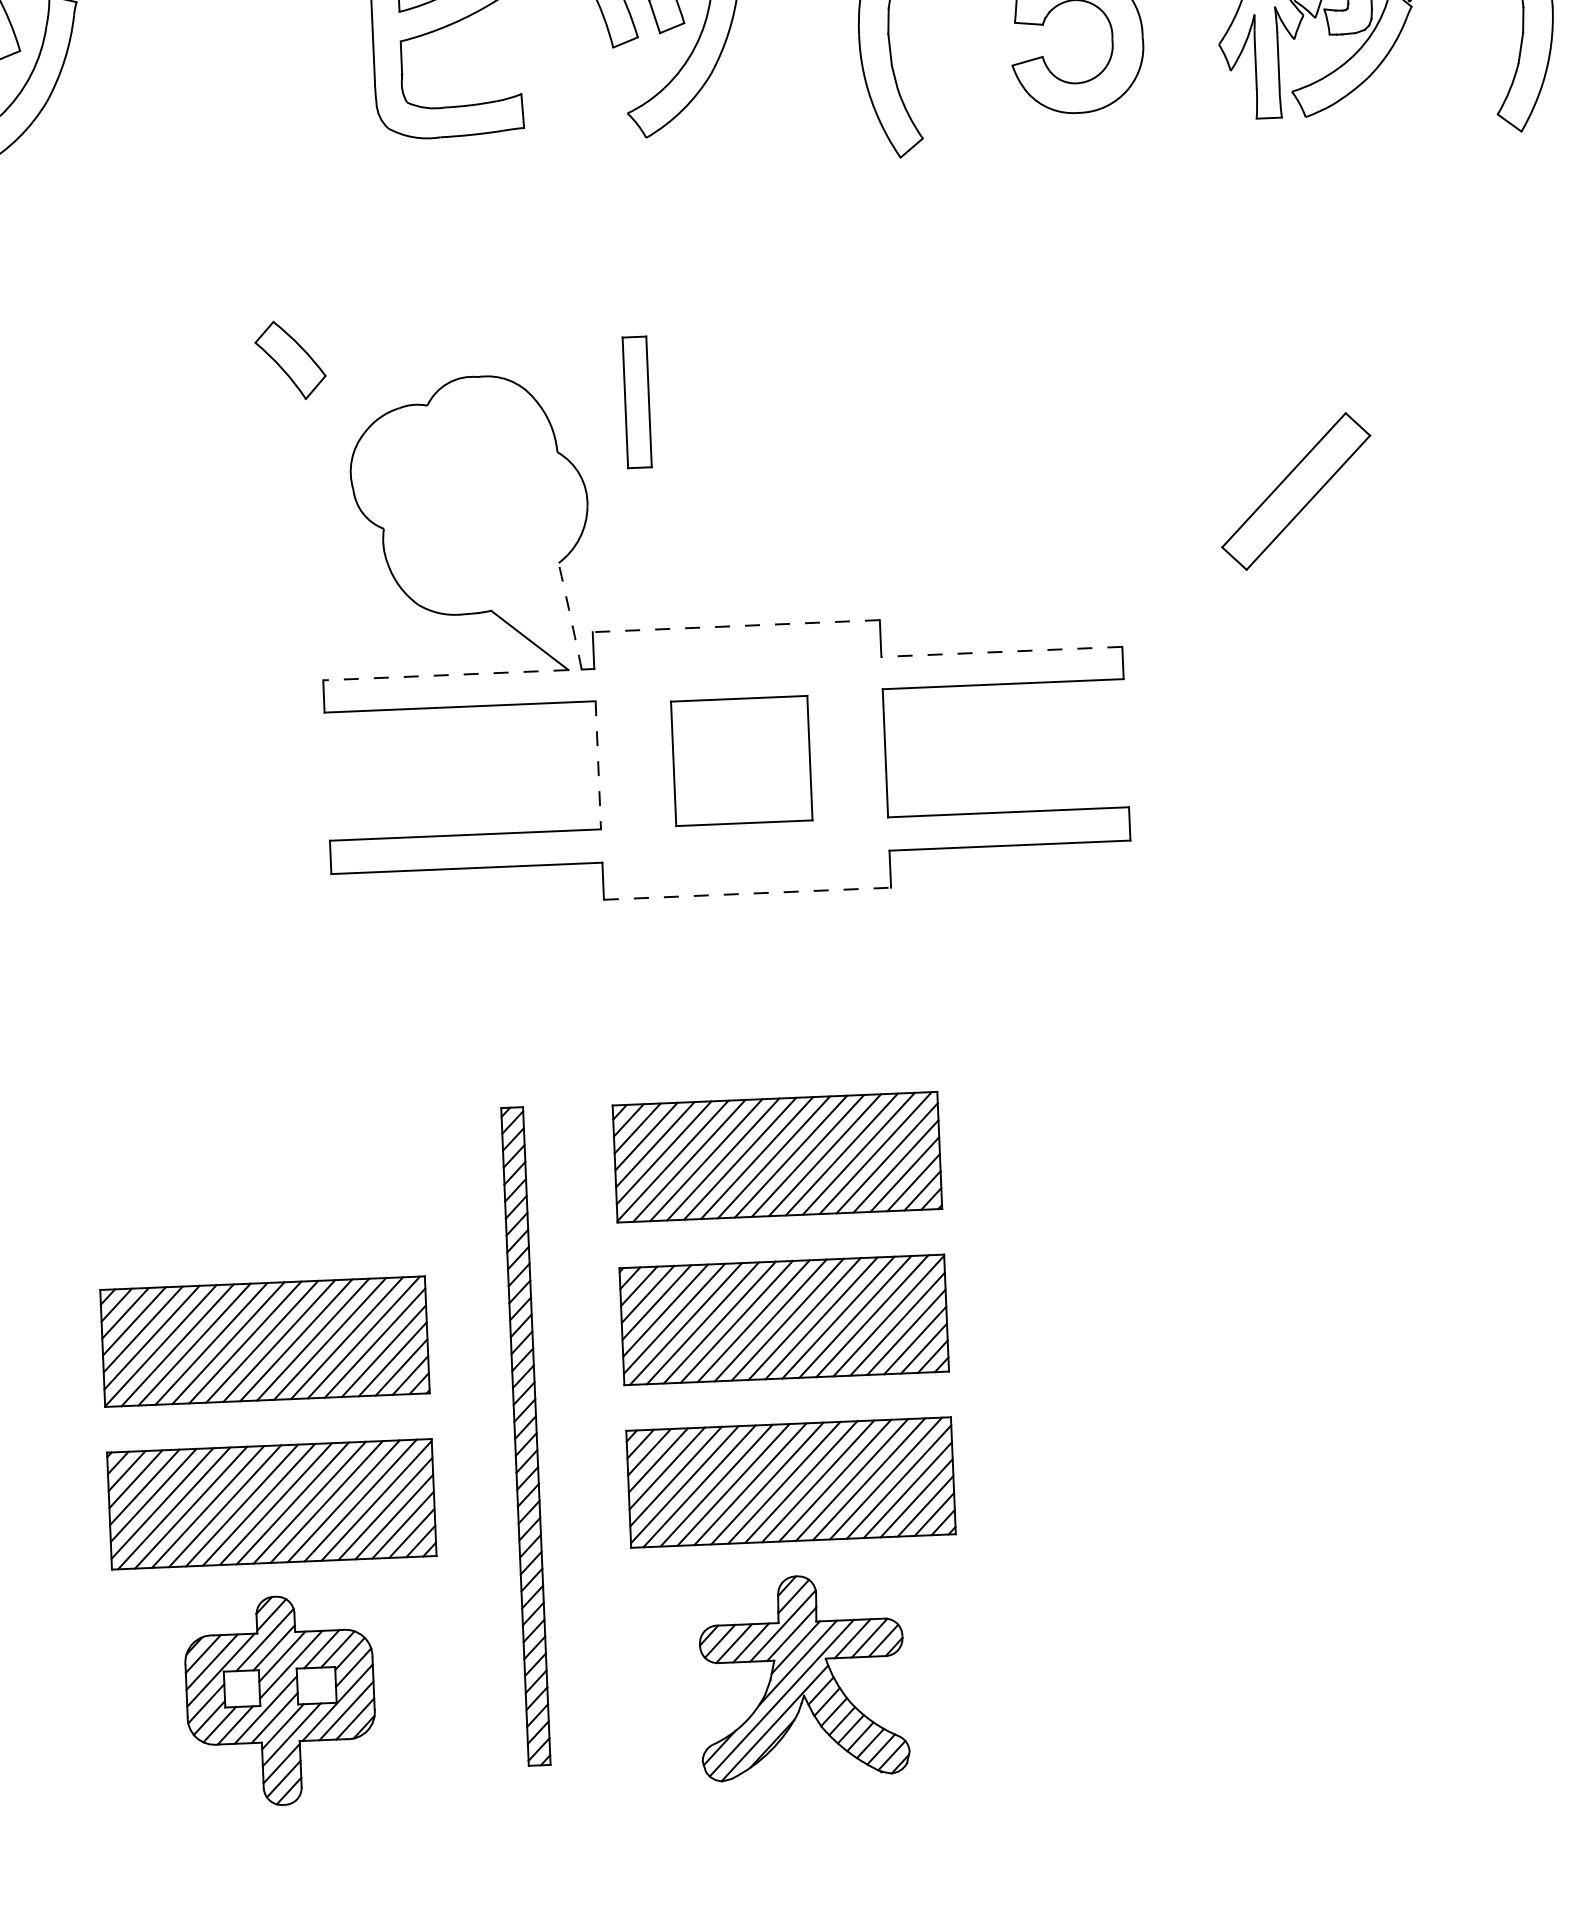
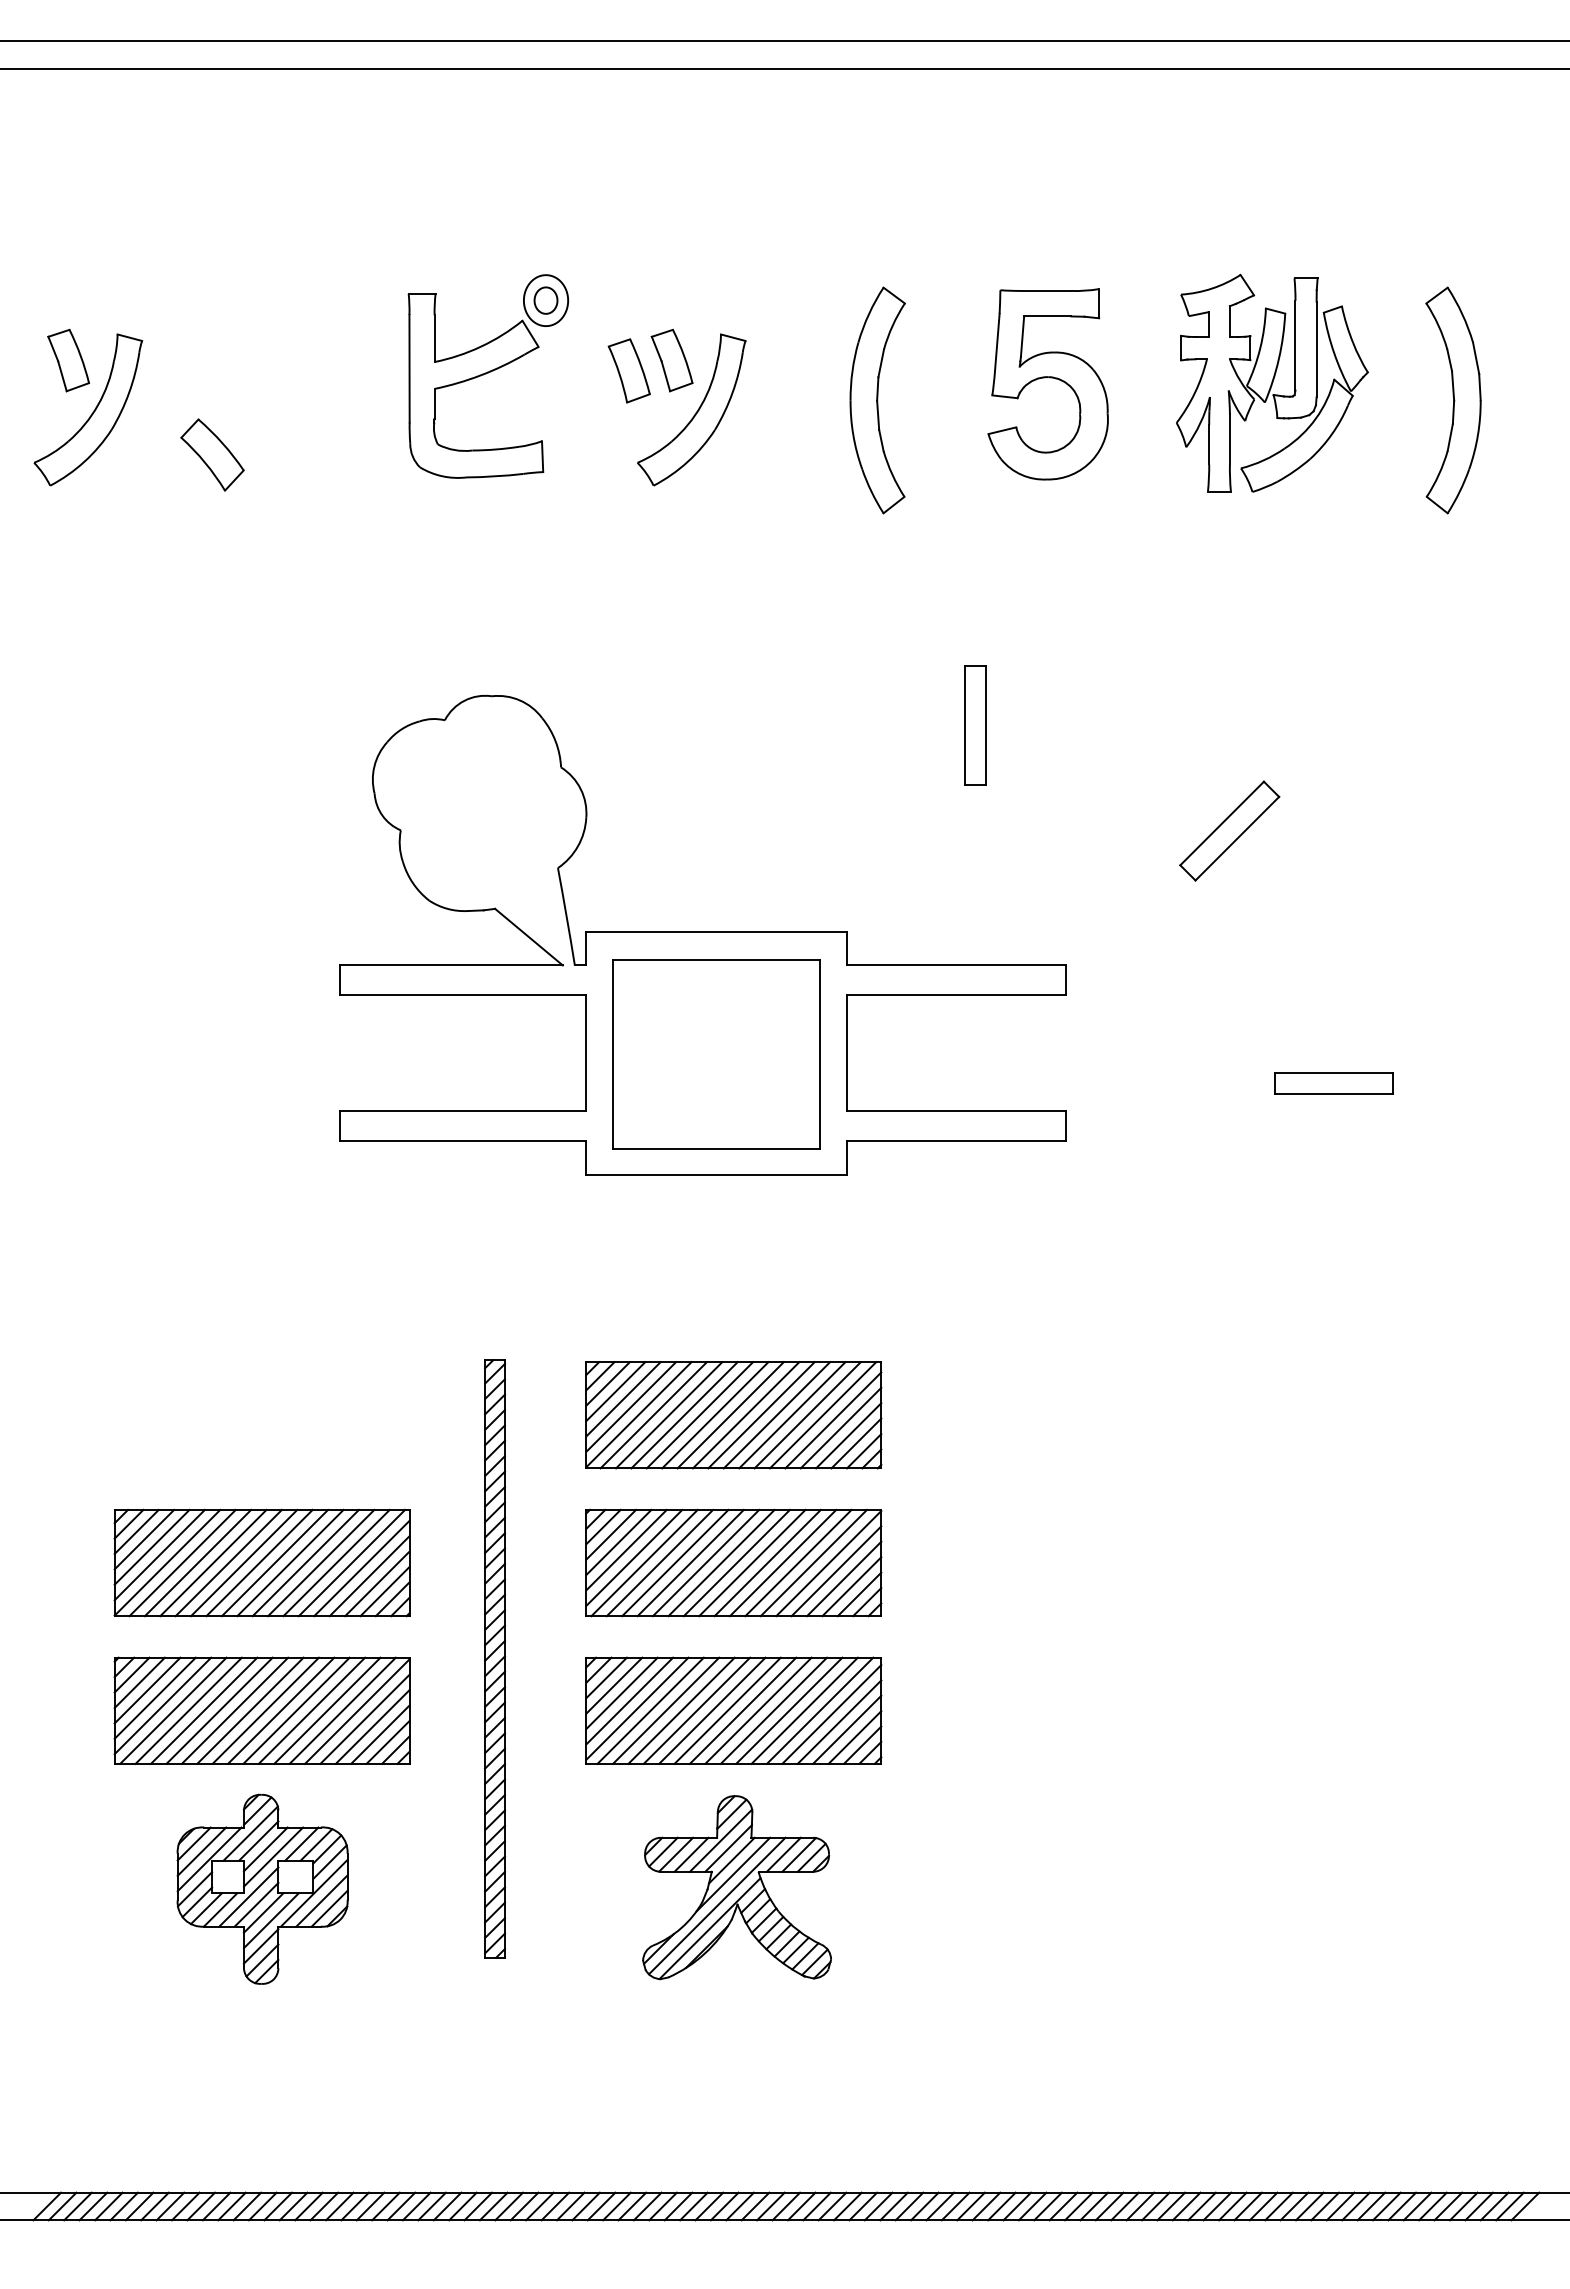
part: (290, 359) -> (212, 454), moved
part: (637, 402) -> (975, 725), moved
part: (1296, 490) -> (1229, 830), size x0.71
arc: (570, 616) -> (566, 916), dashed -> solid
line: (736, 625) -> (716, 931), dashed -> solid
line: (1001, 651) -> (956, 965), dashed -> solid
line: (444, 675) -> (450, 965), dashed -> solid
part: (741, 760) -> (716, 1054), size x1.67
part: (1422, 764) -> (1333, 1083), added
line: (598, 765) -> (586, 1053), dashed -> solid
line: (748, 894) -> (717, 1175), dashed -> solid

